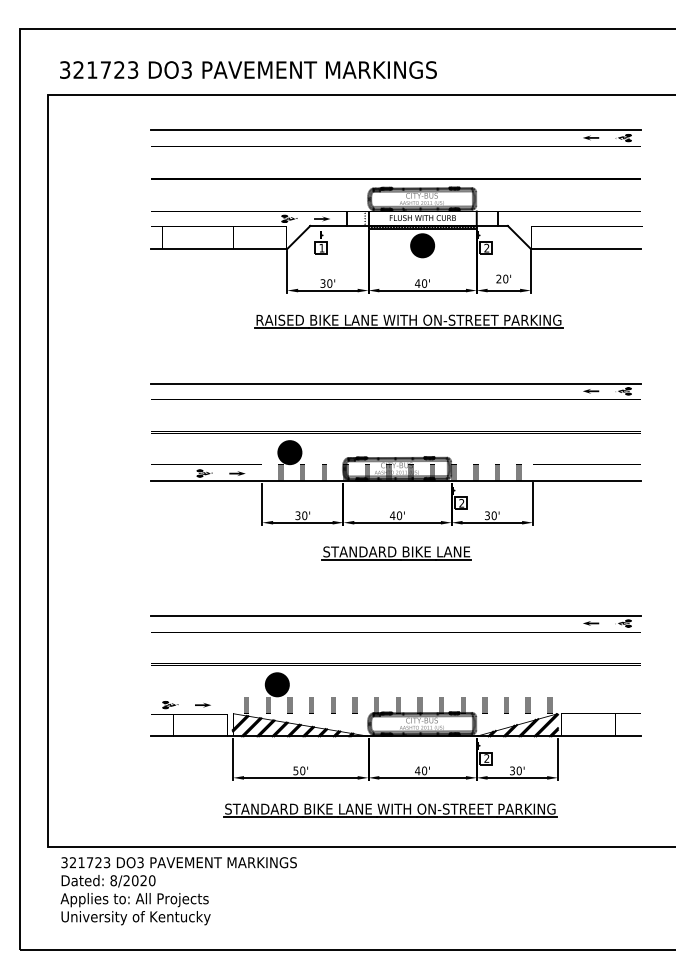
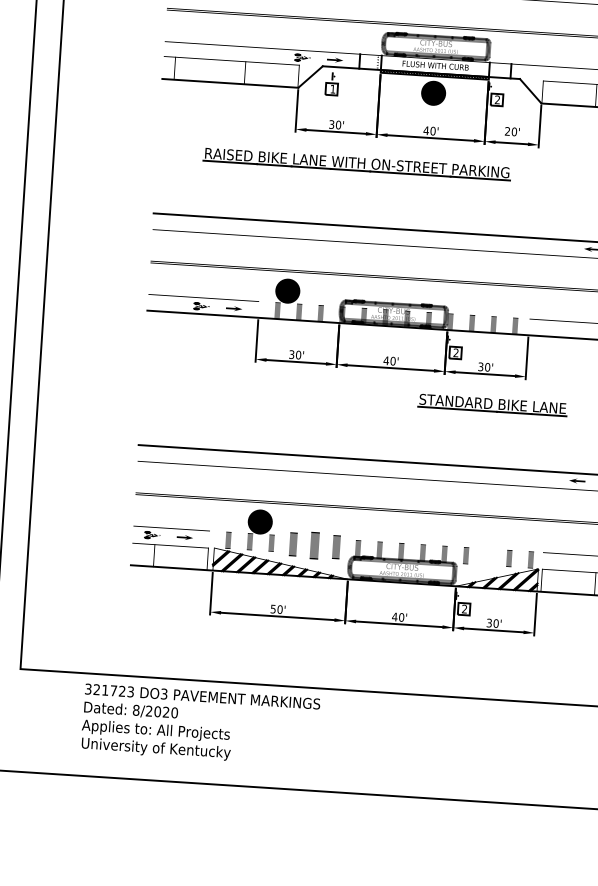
part: (408, 321) -> (356, 164), moved
part: (396, 553) -> (492, 405), moved
part: (311, 705) -> (293, 544), size x1.4
part: (333, 705) -> (315, 546), size x1.6
part: (354, 705) -> (335, 547), size x1.4
part: (506, 705) -> (487, 557), removed
part: (390, 810) -> (365, 654), removed
text: (178, 891) -> (200, 725), moved

